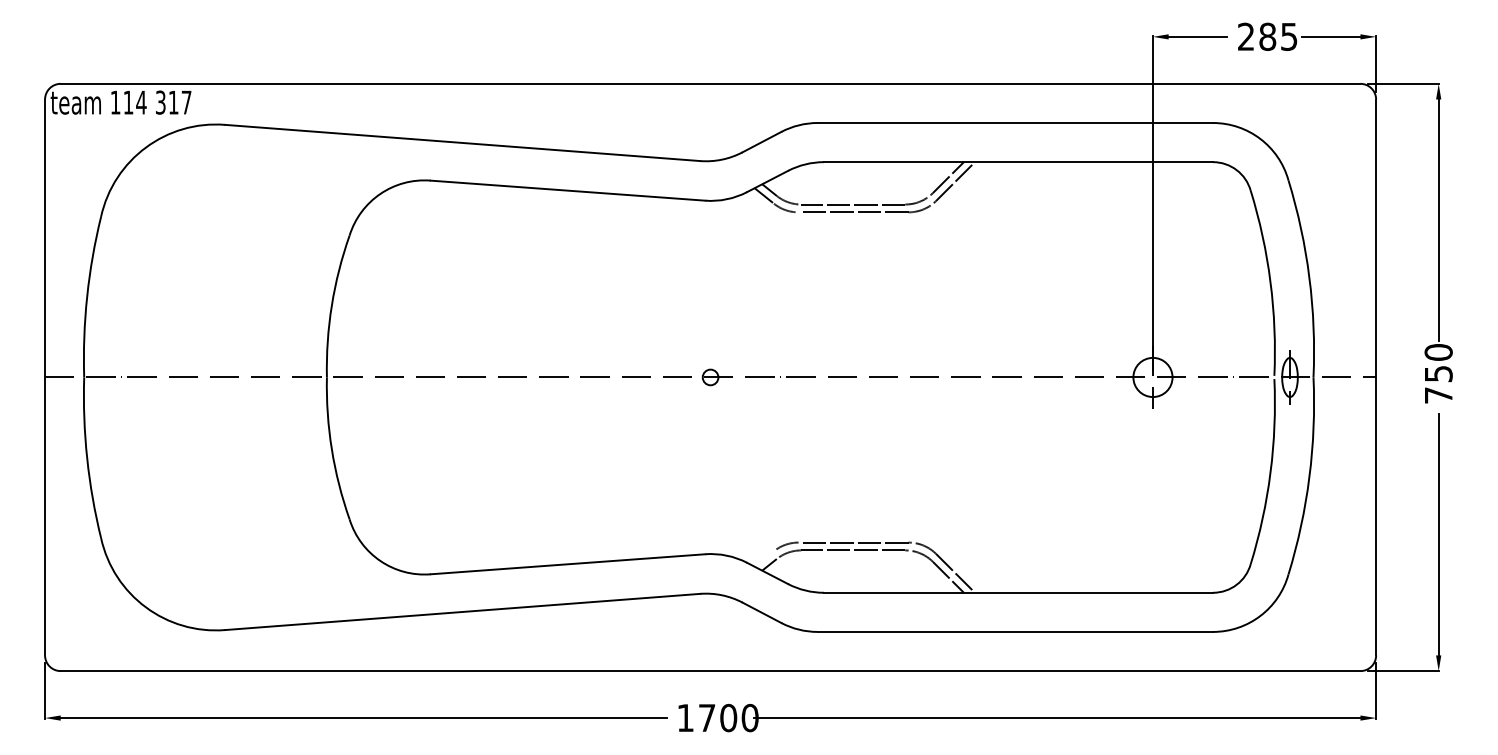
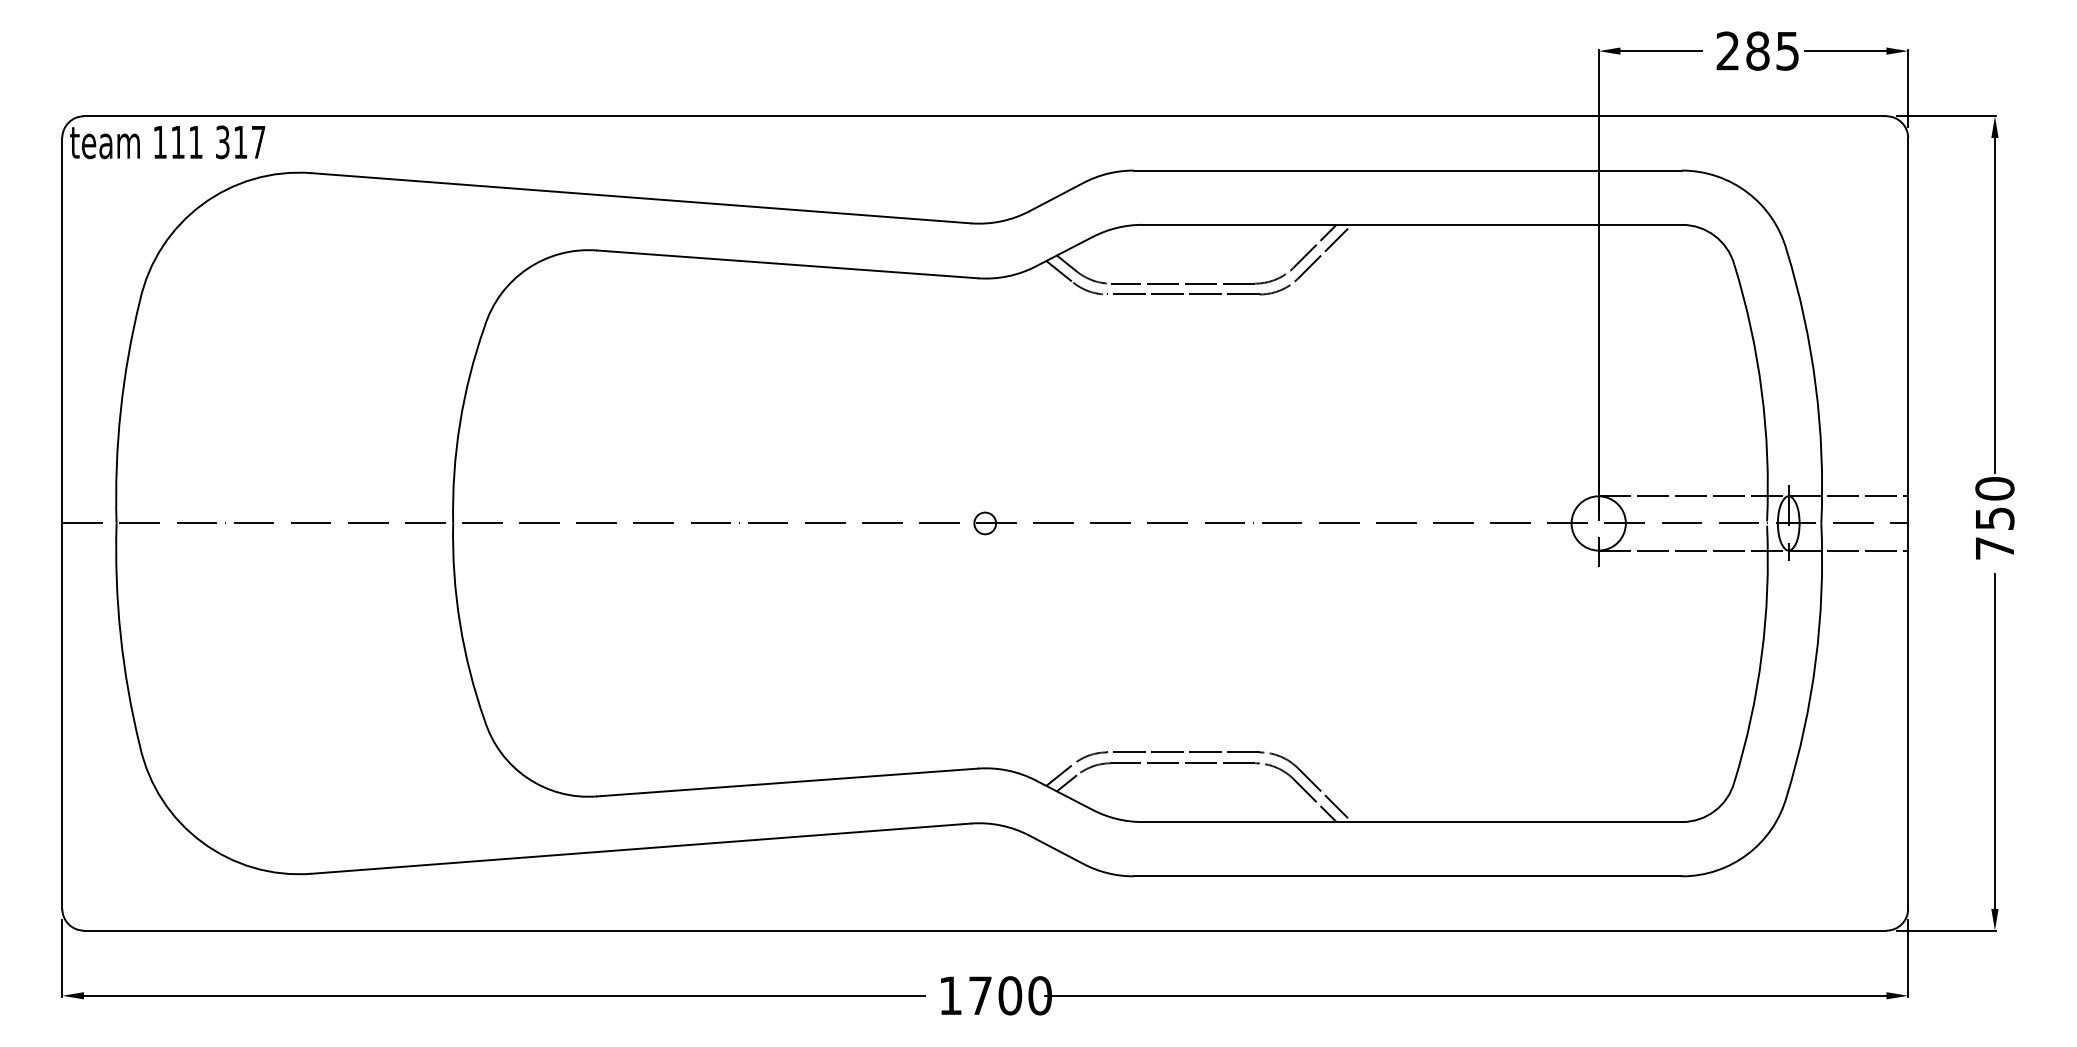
text: (141, 102) -> (195, 142), 114 -> 111
line: (1264, 358) -> (1753, 496), added
line: (1264, 396) -> (1753, 550), added
line: (764, 558) -> (1059, 774), added

